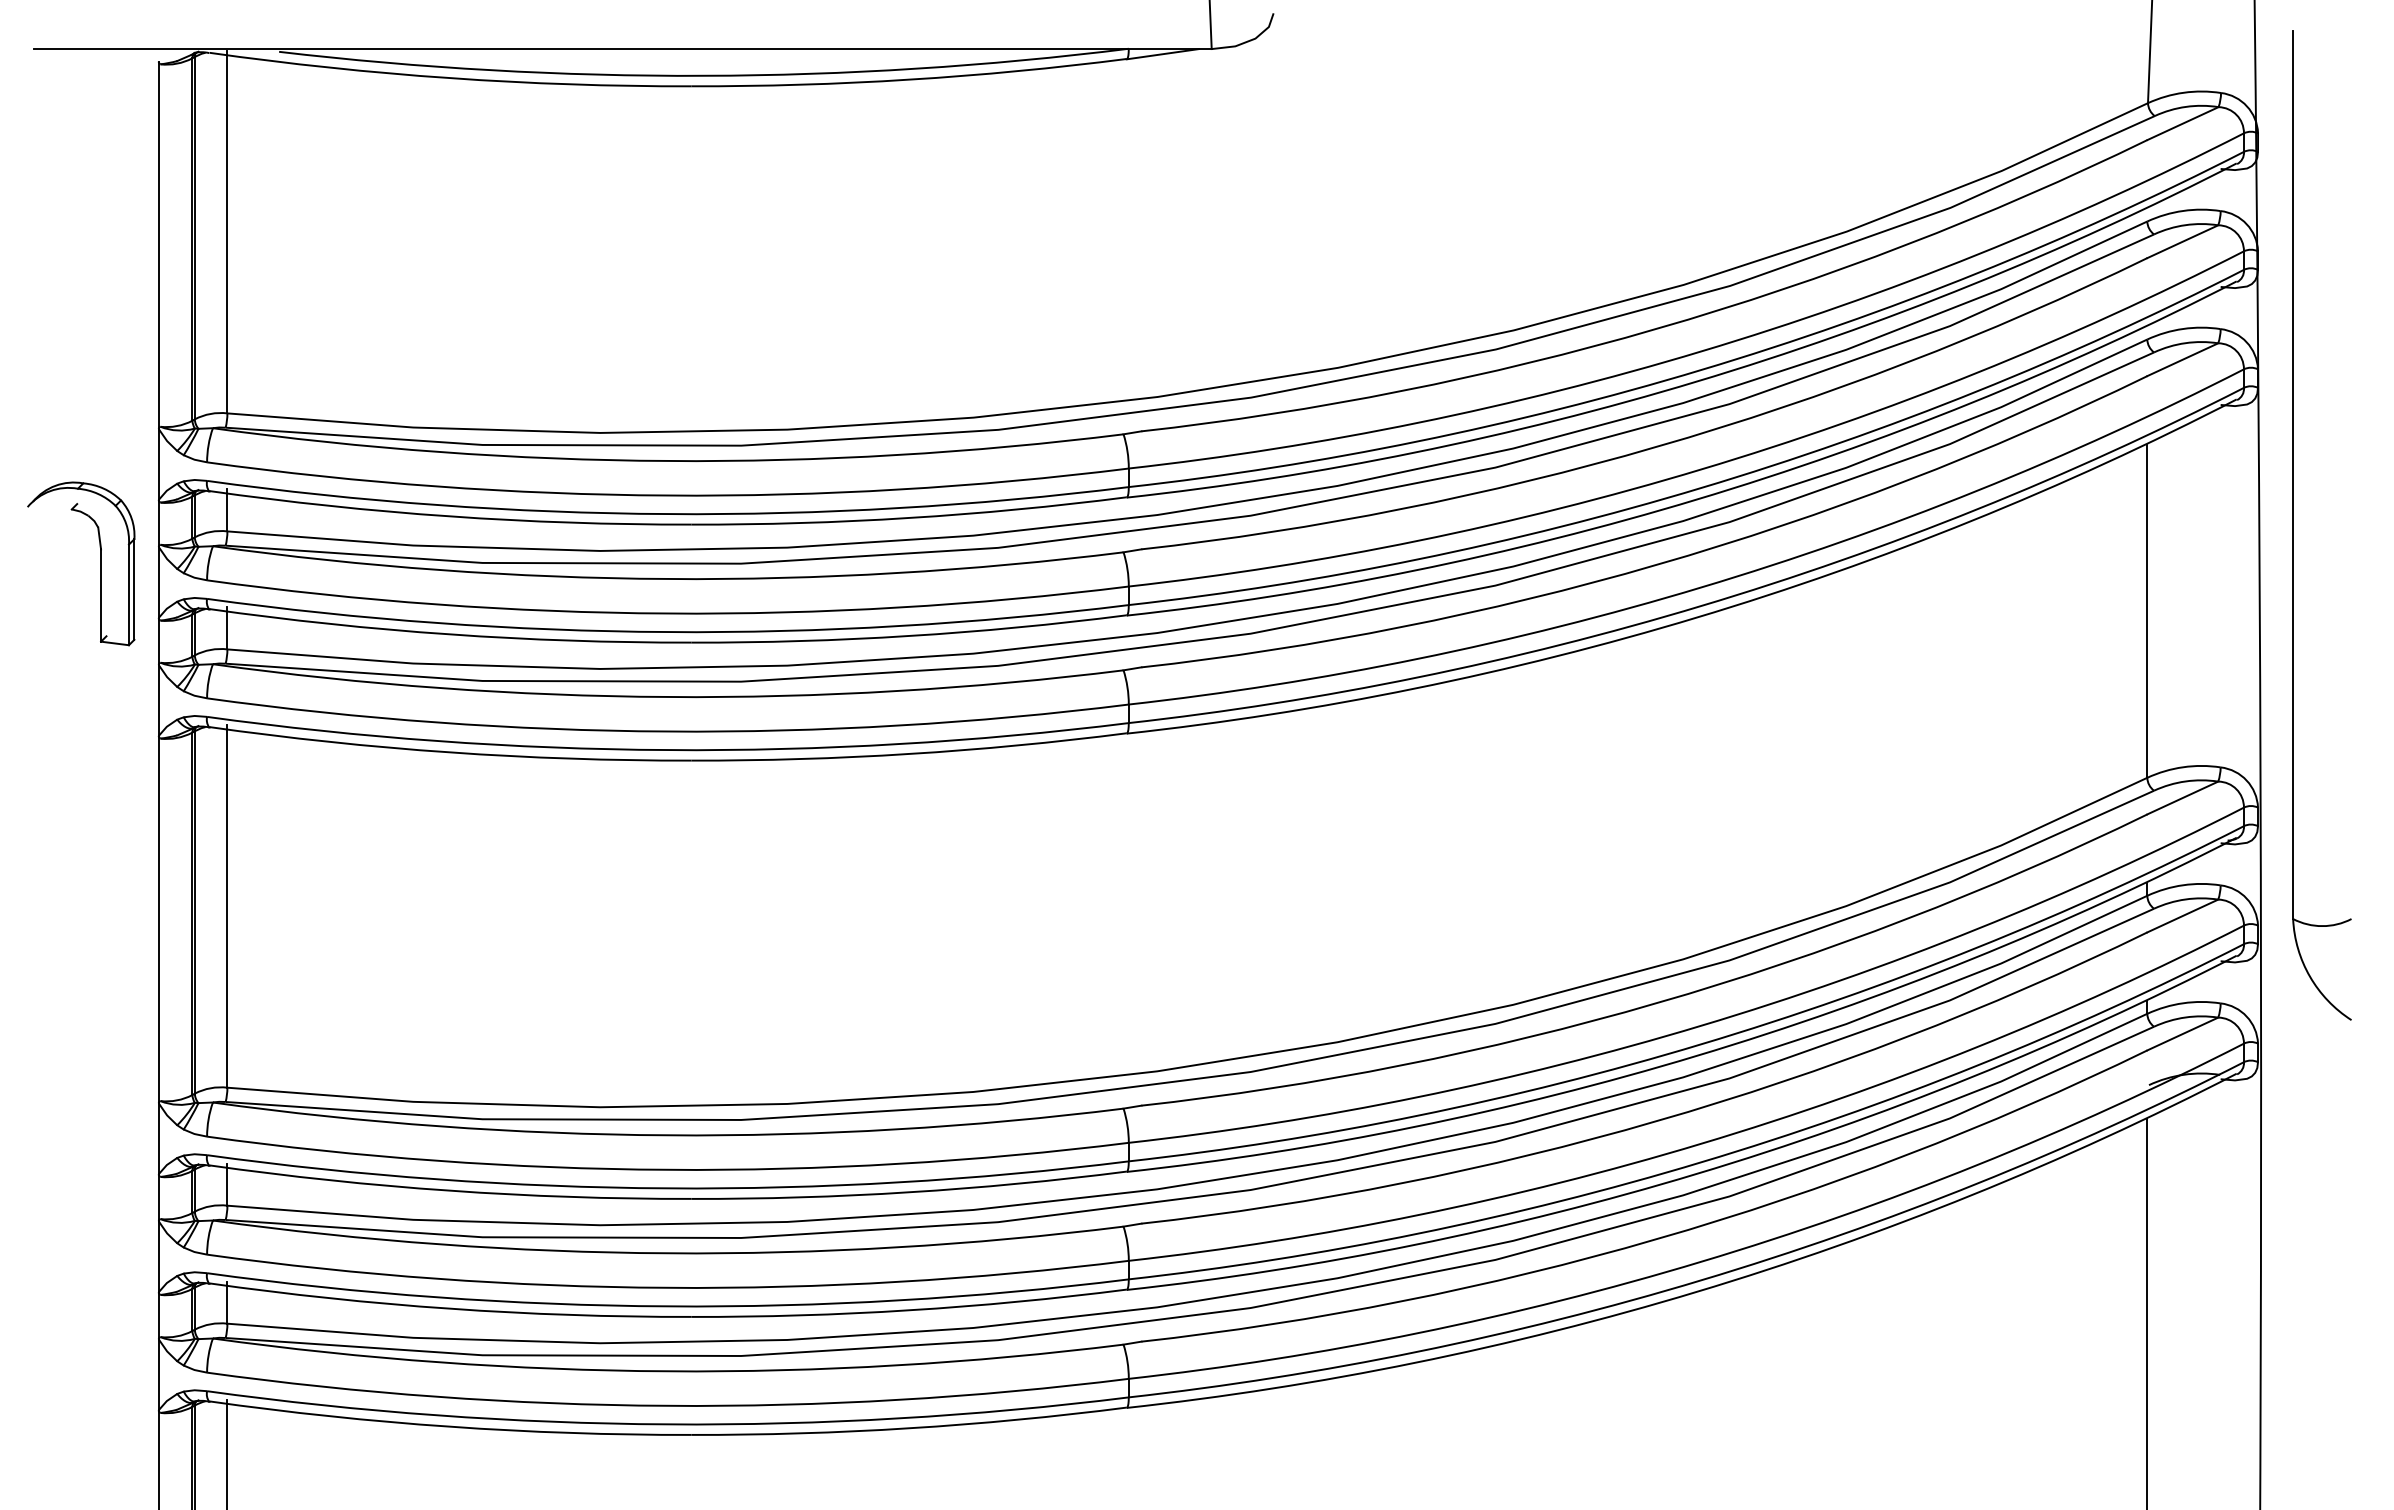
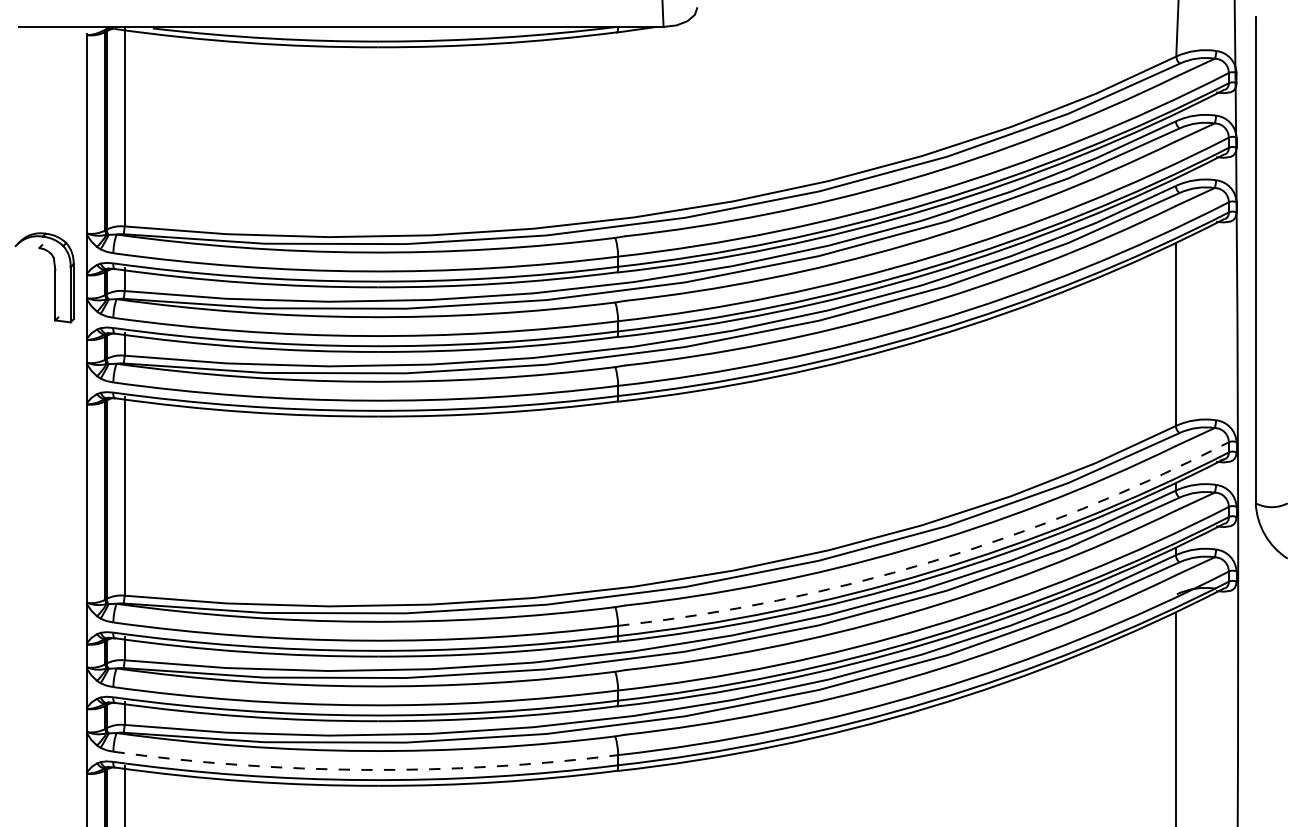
part: (99, 563) -> (54, 277), moved
arc: (1701, 1025) -> (931, 561), solid -> dashed
arc: (667, 1405) -> (365, 769), solid -> dashed

